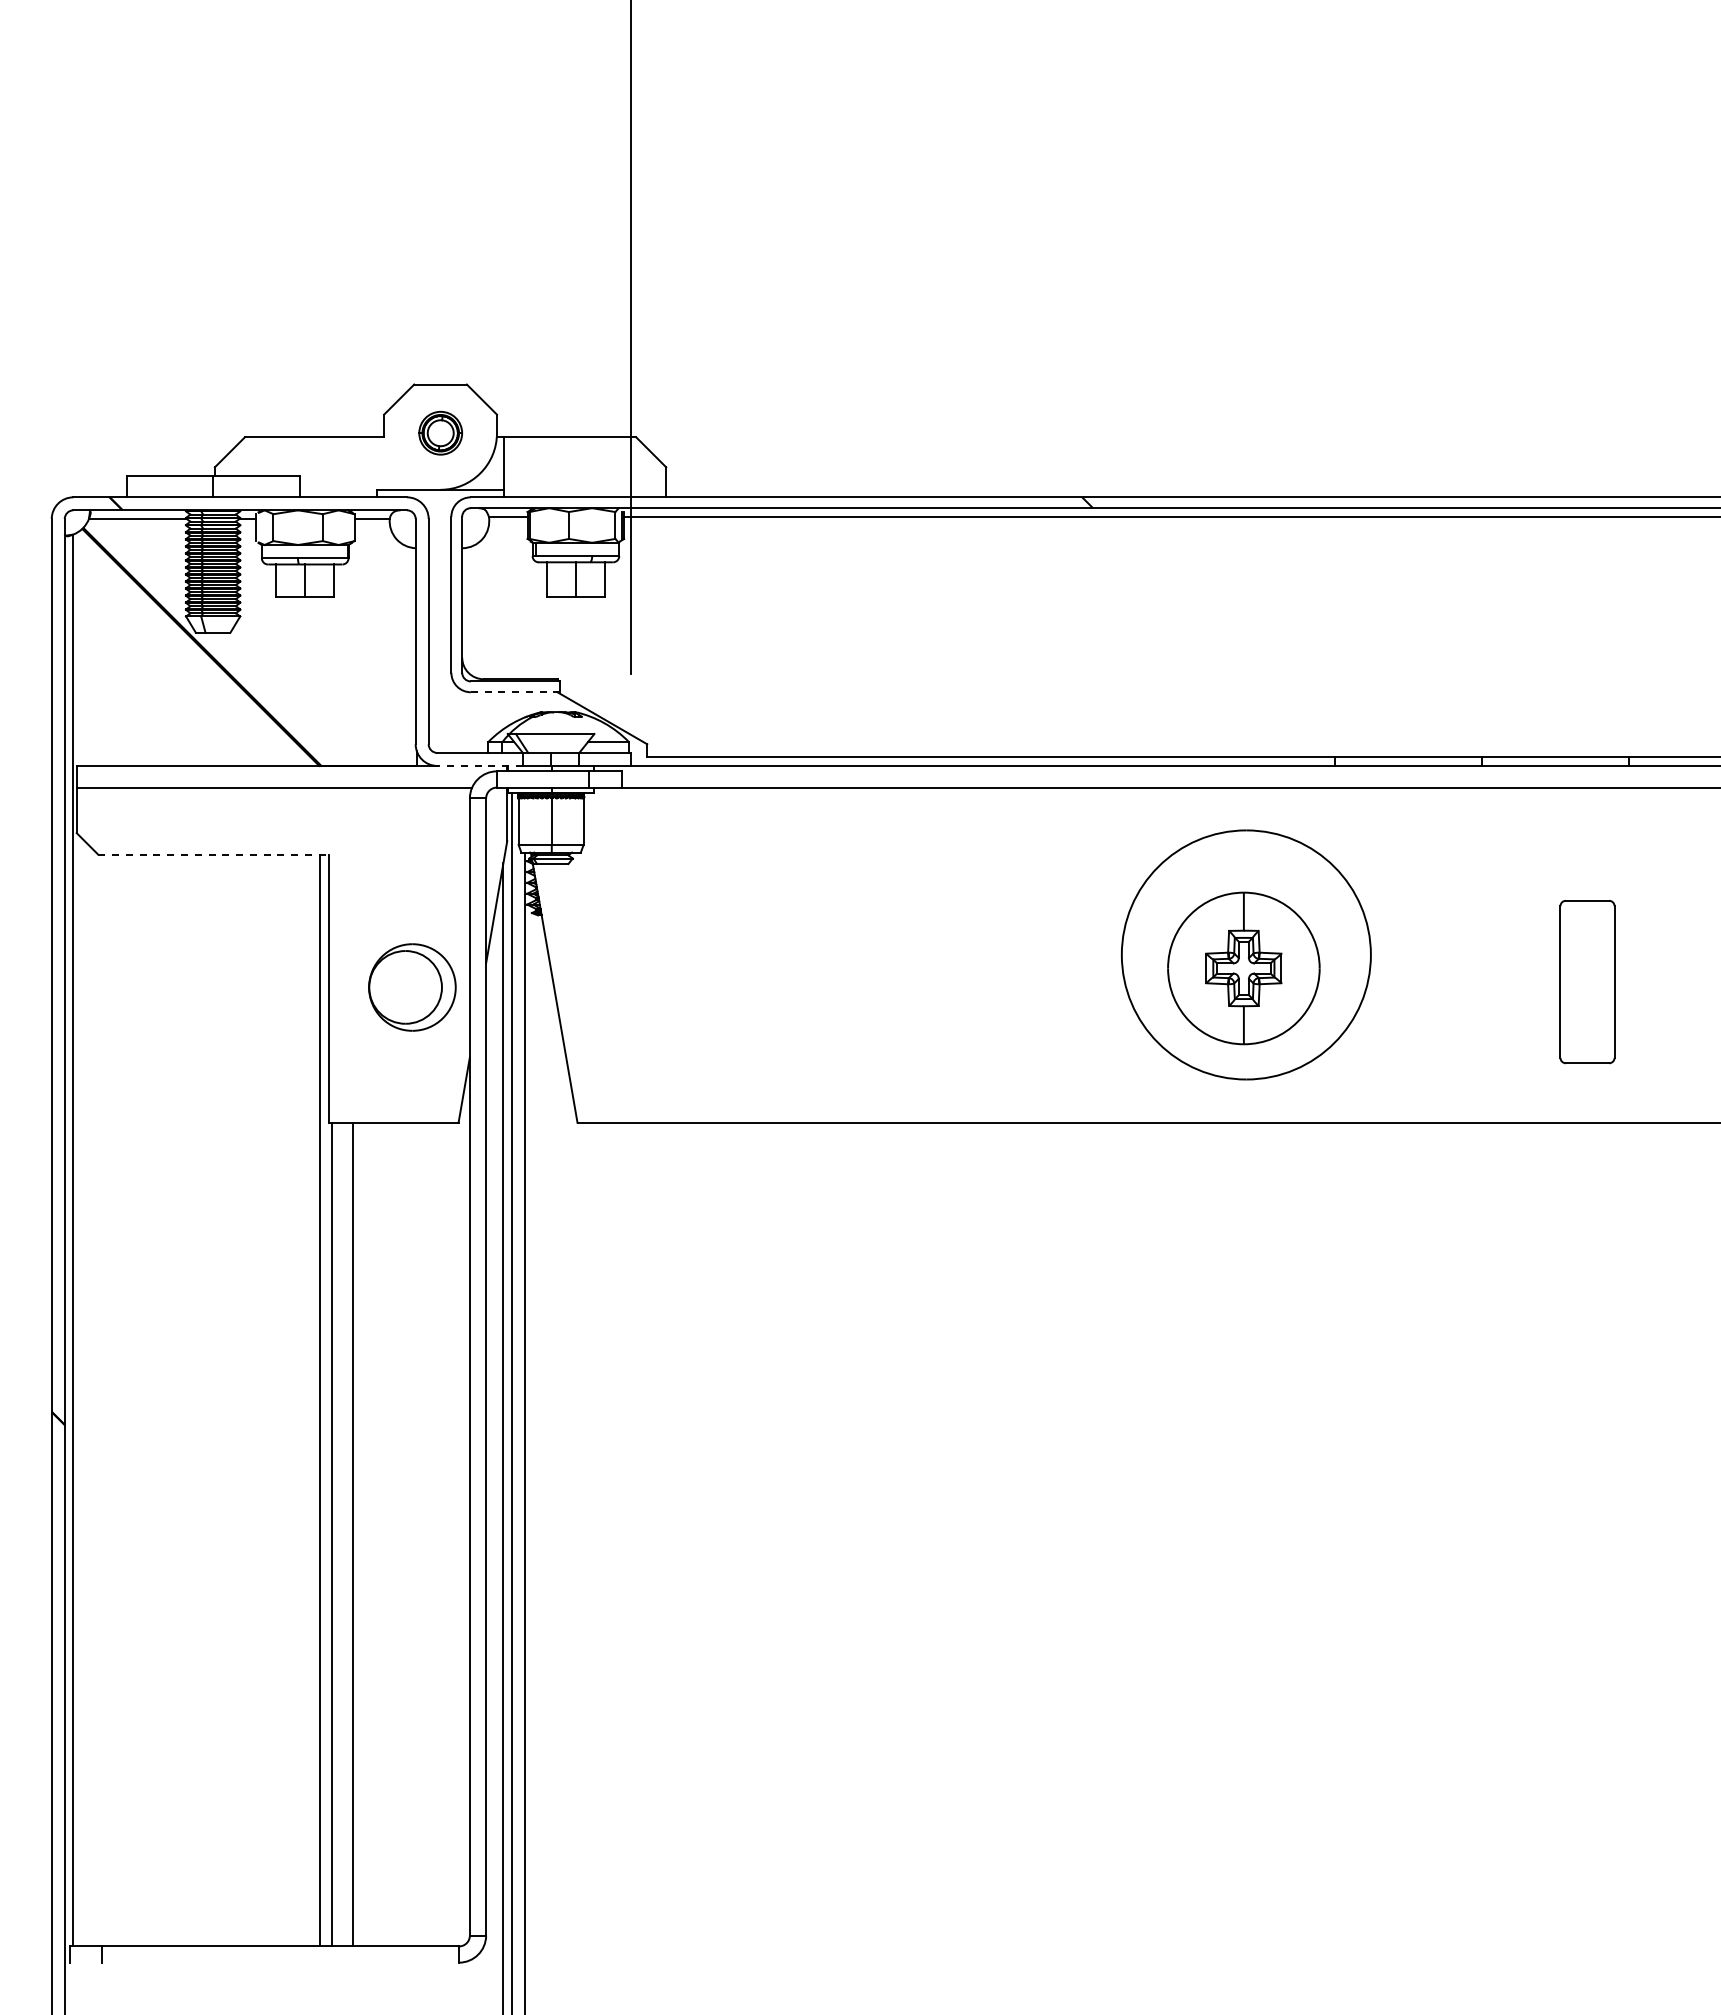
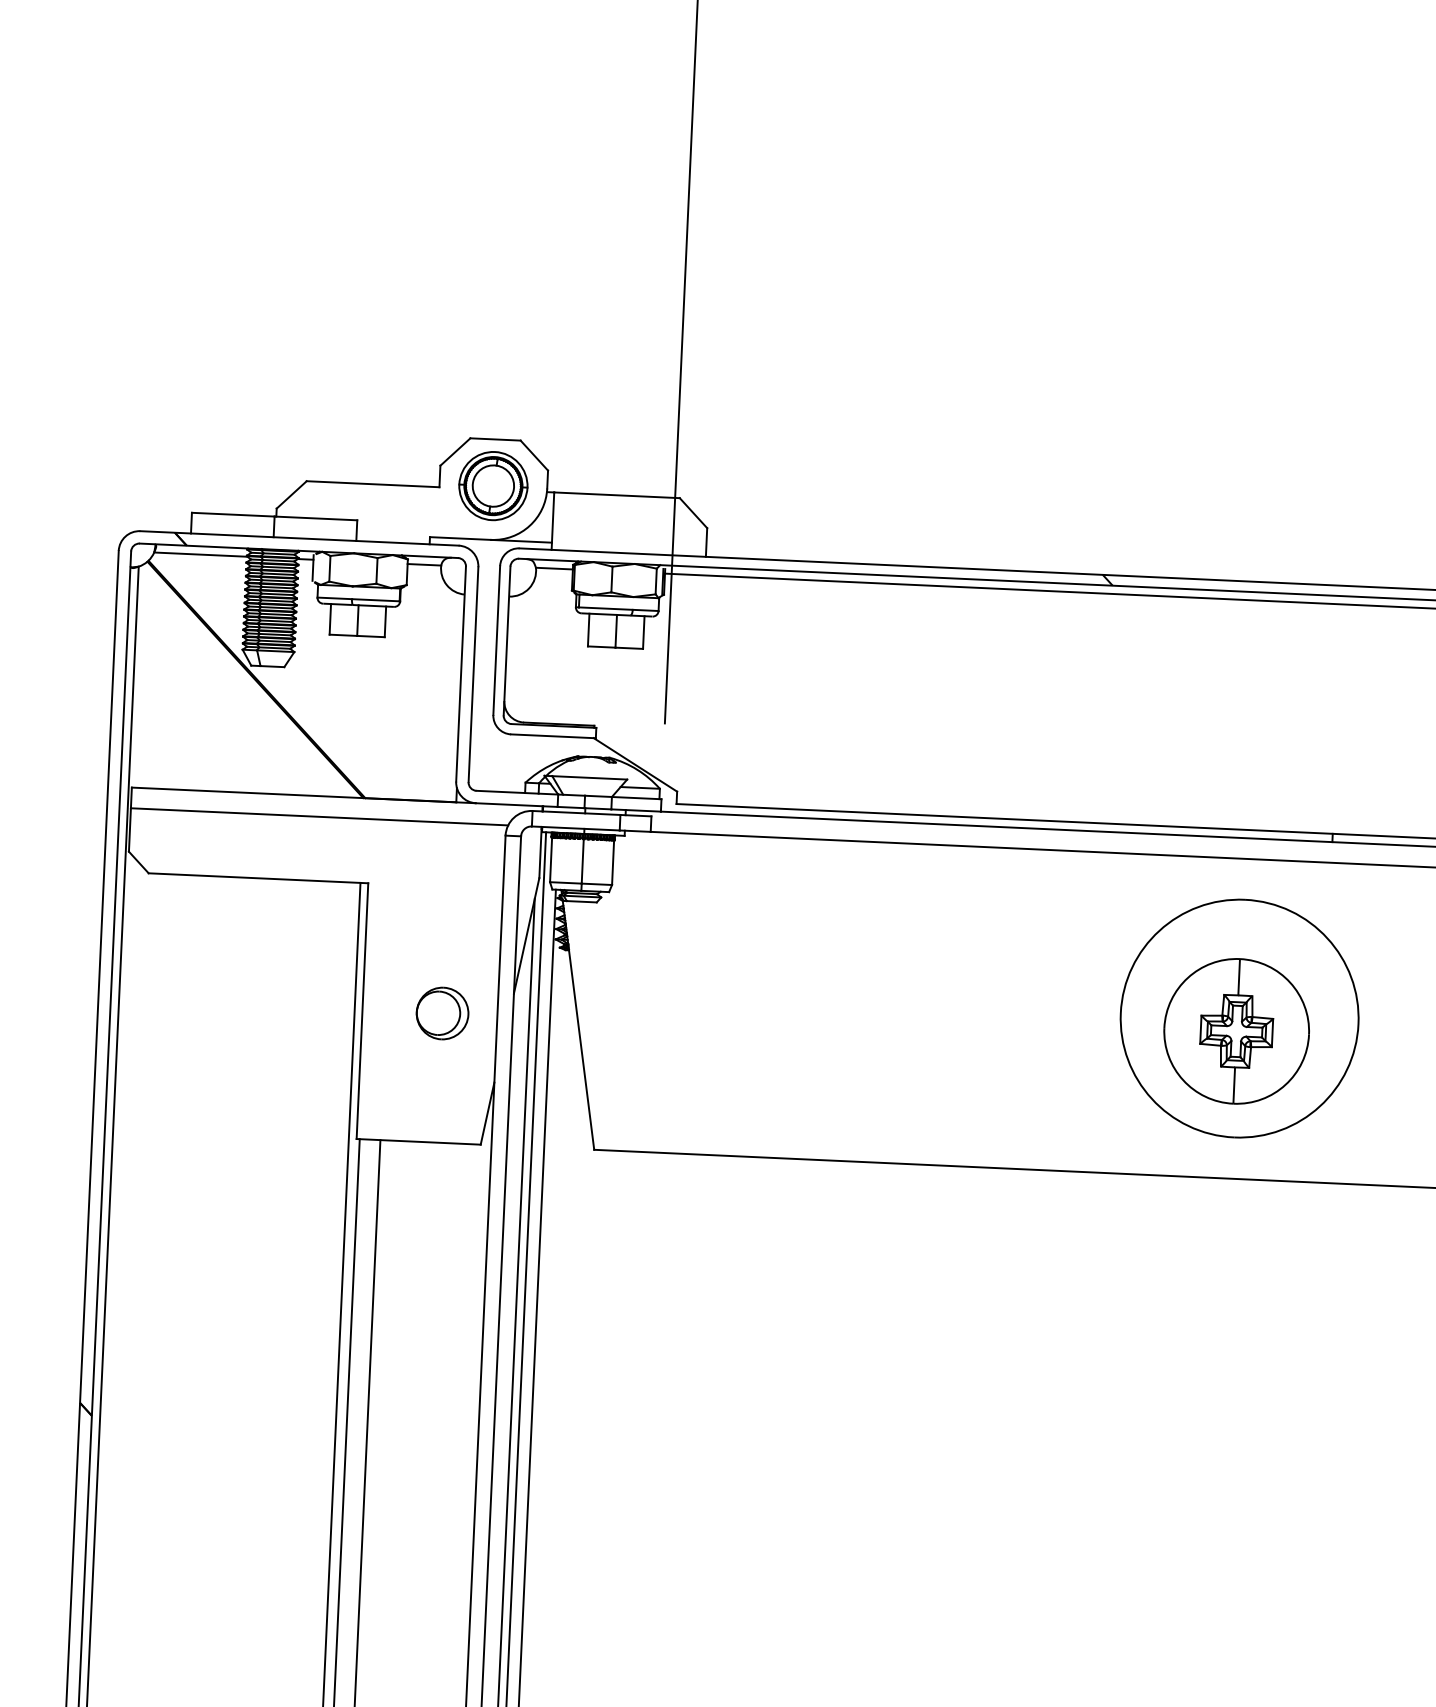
part: (440, 432) -> (493, 485), size x1.67
line: (515, 692) -> (553, 736), dashed -> solid
line: (480, 765) -> (517, 804), dashed -> solid
line: (213, 854) -> (258, 878), dashed -> solid
part: (412, 987) -> (442, 1013), size x0.62

